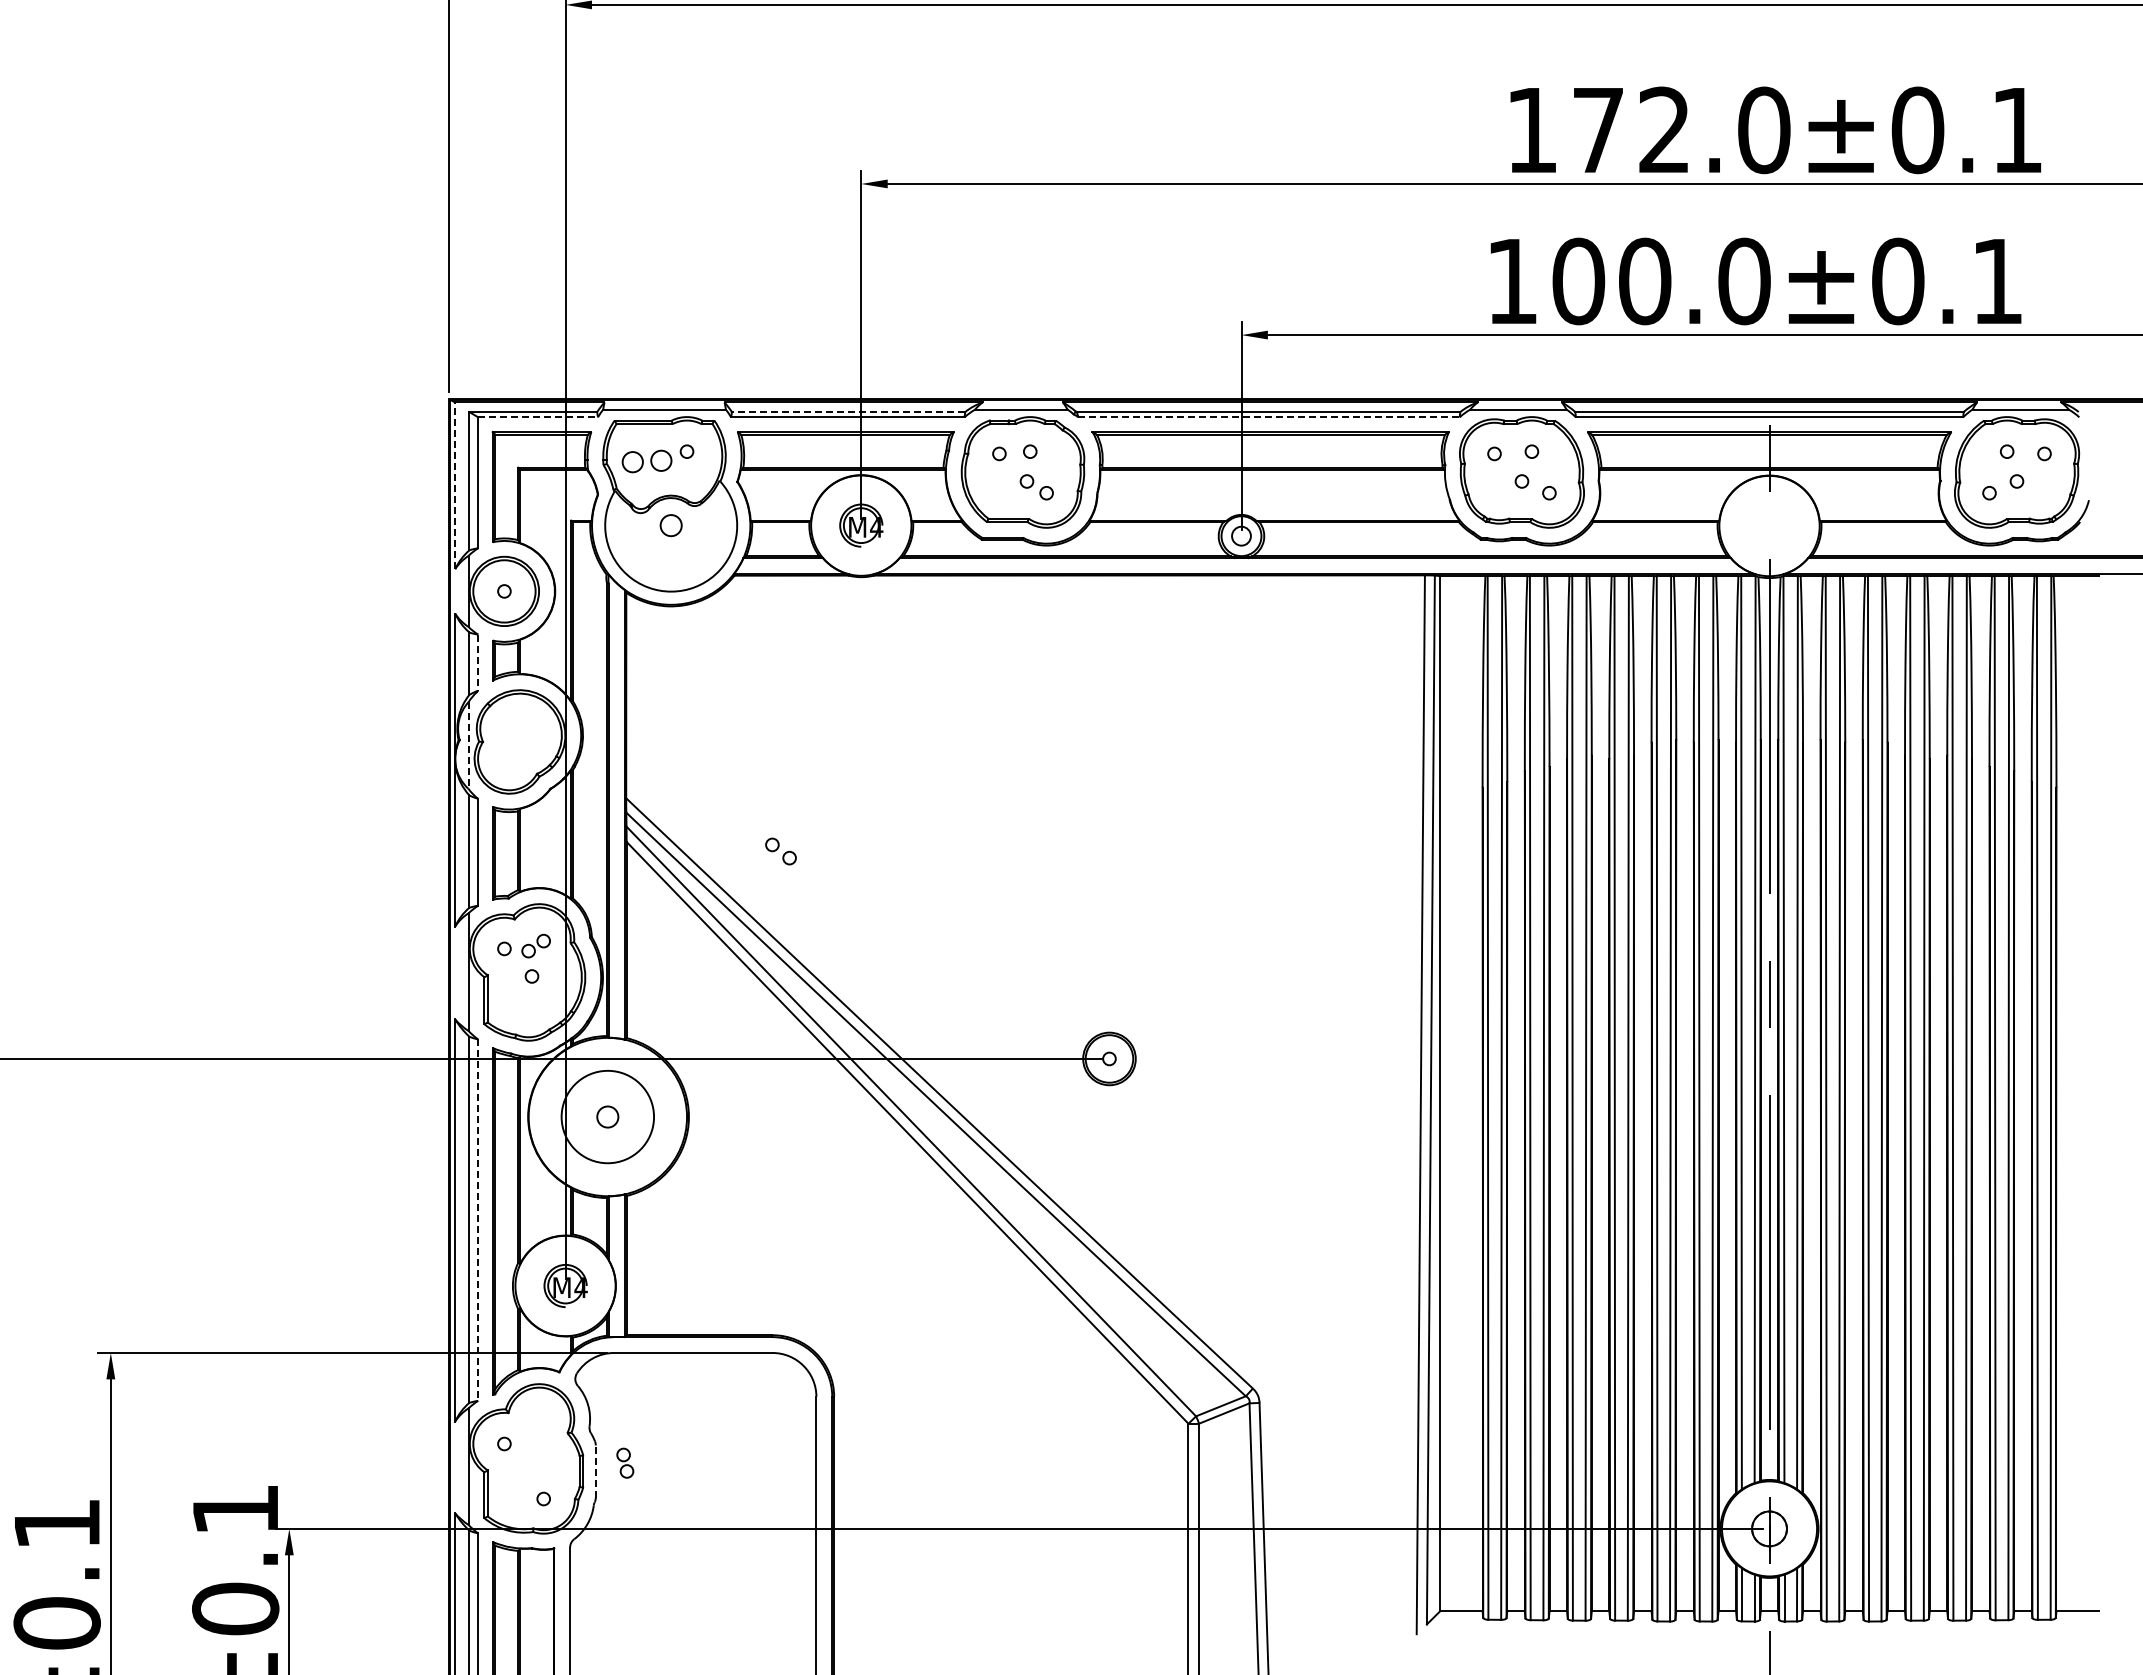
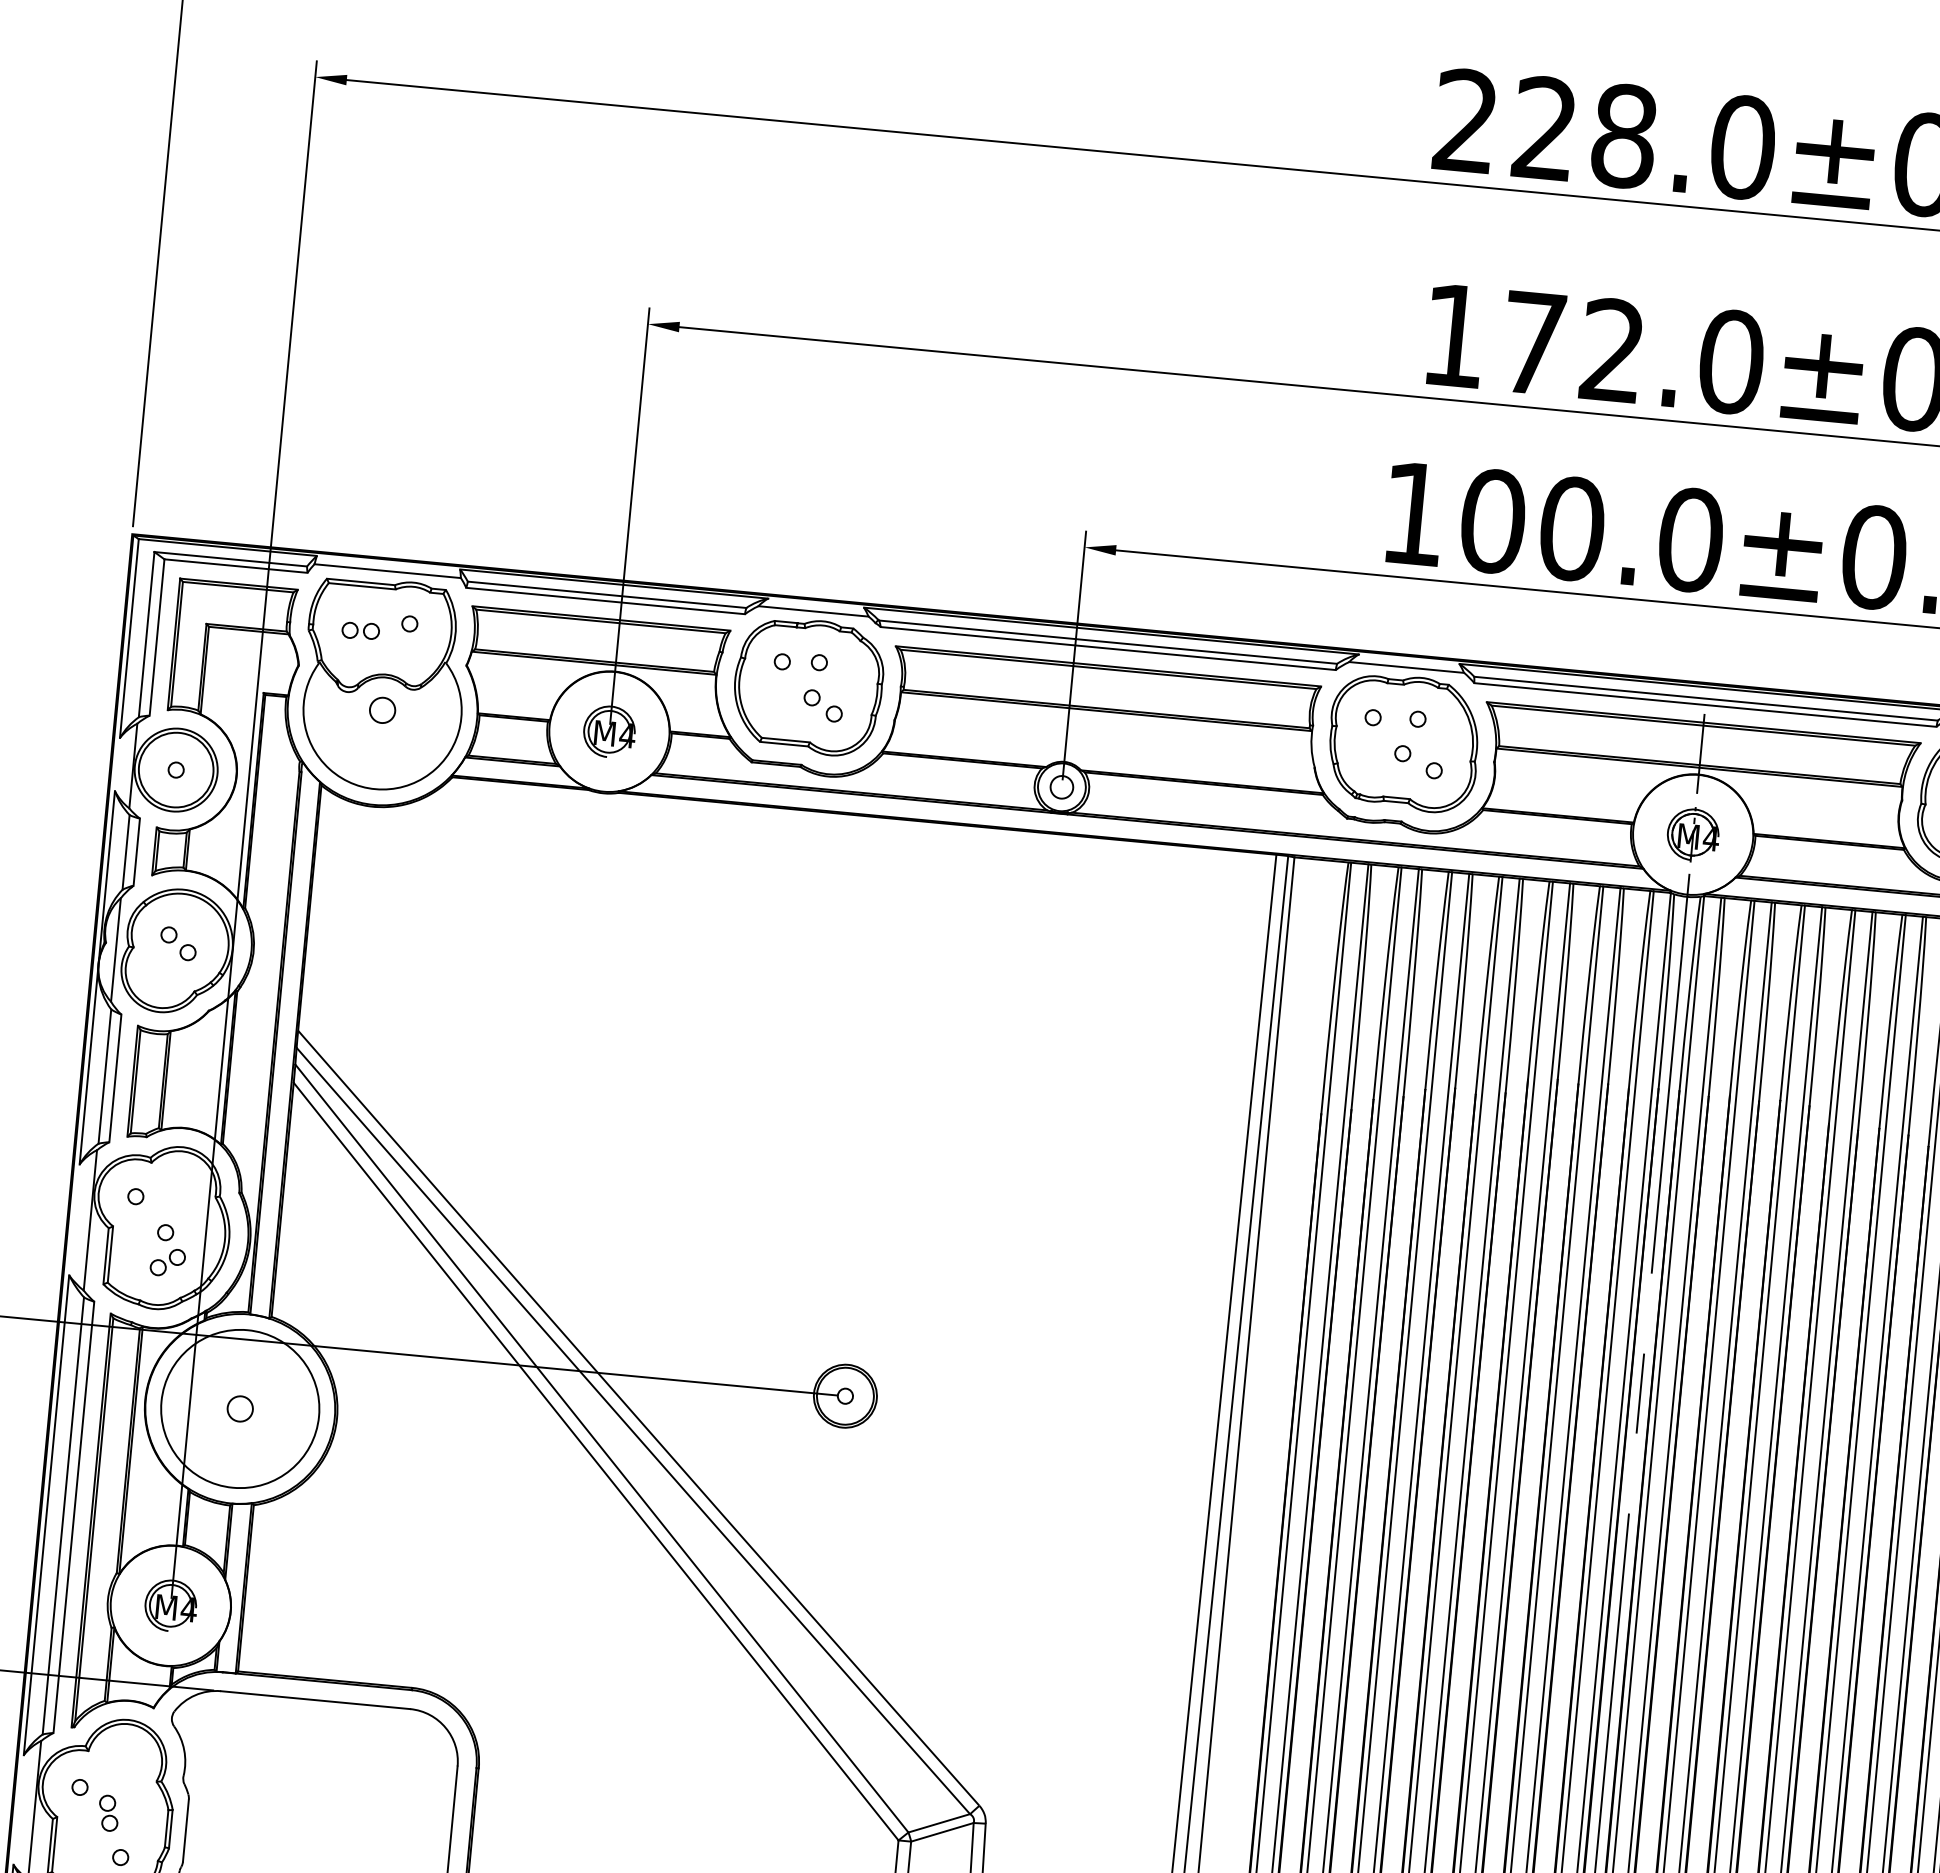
line: (848, 412) -> (606, 595), dashed -> solid
line: (538, 417) -> (236, 566), dashed -> solid
line: (1269, 417) -> (1108, 648), dashed -> solid
part: (646, 460) -> (360, 629), size x0.62
line: (455, 485) -> (129, 638), dashed -> solid
part: (1769, 525) -> (1693, 834), added
line: (478, 663) -> (137, 853), dashed -> solid
line: (468, 746) -> (115, 951), dashed -> solid
part: (780, 851) -> (177, 943), moved
part: (535, 945) -> (167, 1261), moved
circle: (607, 1117) -> (239, 1409), size x1.43
line: (478, 1220) -> (74, 1517), dashed -> solid
part: (625, 1462) -> (109, 1812), moved
line: (595, 1471) -> (185, 1830), dashed -> solid

